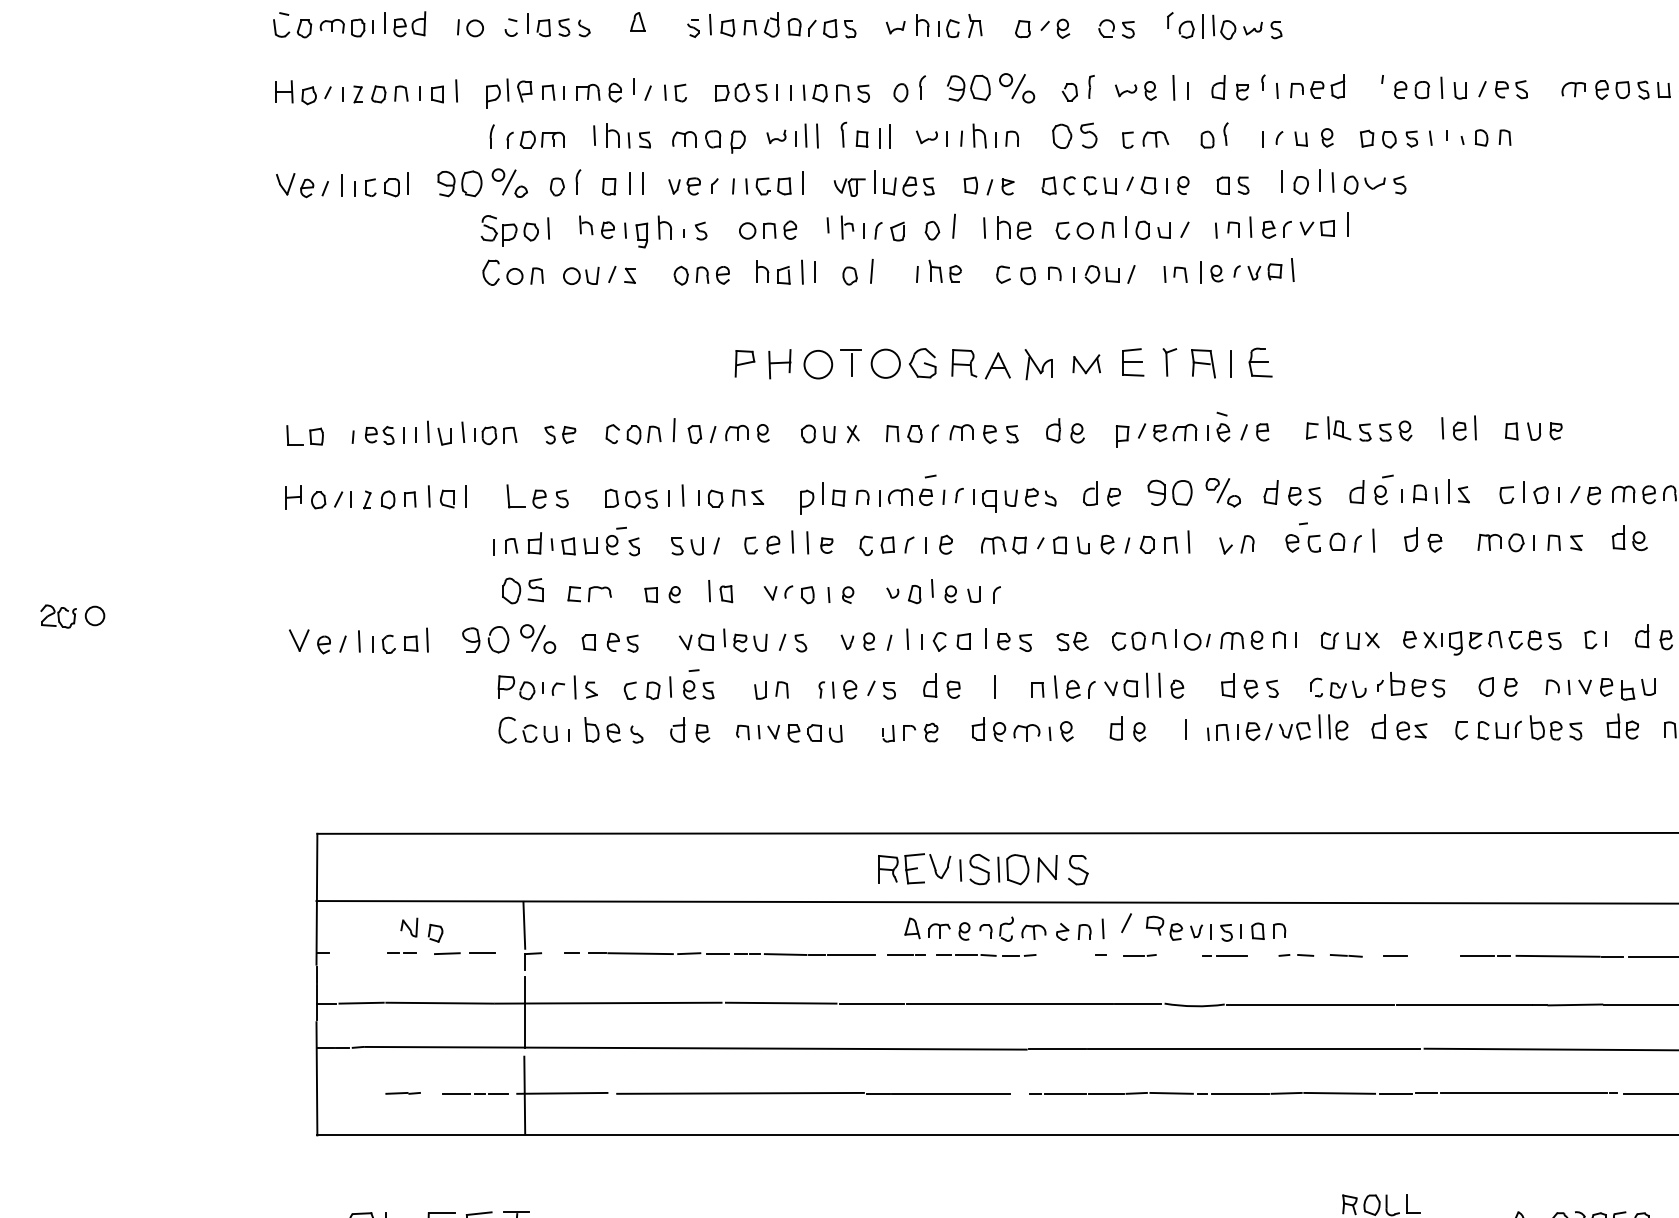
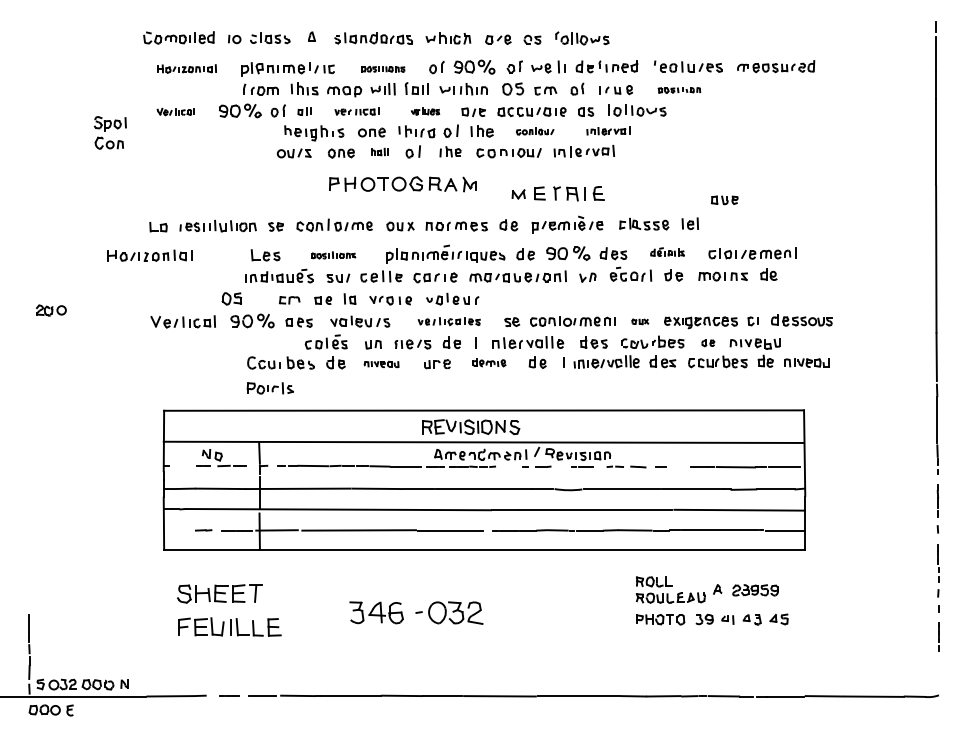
part: (365, 91) -> (186, 68), size x0.7
part: (793, 93) -> (383, 69), size x0.6
part: (1435, 138) -> (679, 90), size x0.6
part: (342, 184) -> (175, 111), size x0.6
part: (621, 184) -> (304, 111), size x0.7
part: (734, 184) -> (356, 111), size x0.7
part: (884, 184) -> (425, 111), size x0.6
part: (1281, 225) -> (608, 130), size x0.7
part: (1120, 227) -> (534, 131), size x0.6
part: (513, 249) -> (109, 132), moved
part: (786, 271) -> (380, 151), size x0.6
part: (893, 364) -> (402, 184), moved
part: (1533, 431) -> (724, 200), moved
part: (1409, 488) -> (667, 251), size x0.6
part: (374, 496) -> (149, 255), moved
part: (684, 496) -> (333, 255), size x0.6
part: (522, 590) -> (231, 298), moved
part: (934, 640) -> (448, 321), size x0.7
part: (1350, 640) -> (640, 321), size x0.6
part: (545, 687) -> (269, 388), moved
part: (1496, 687) -> (707, 343), size x0.7
part: (1023, 729) -> (489, 362), size x0.7
part: (788, 733) -> (381, 364), size x0.7

